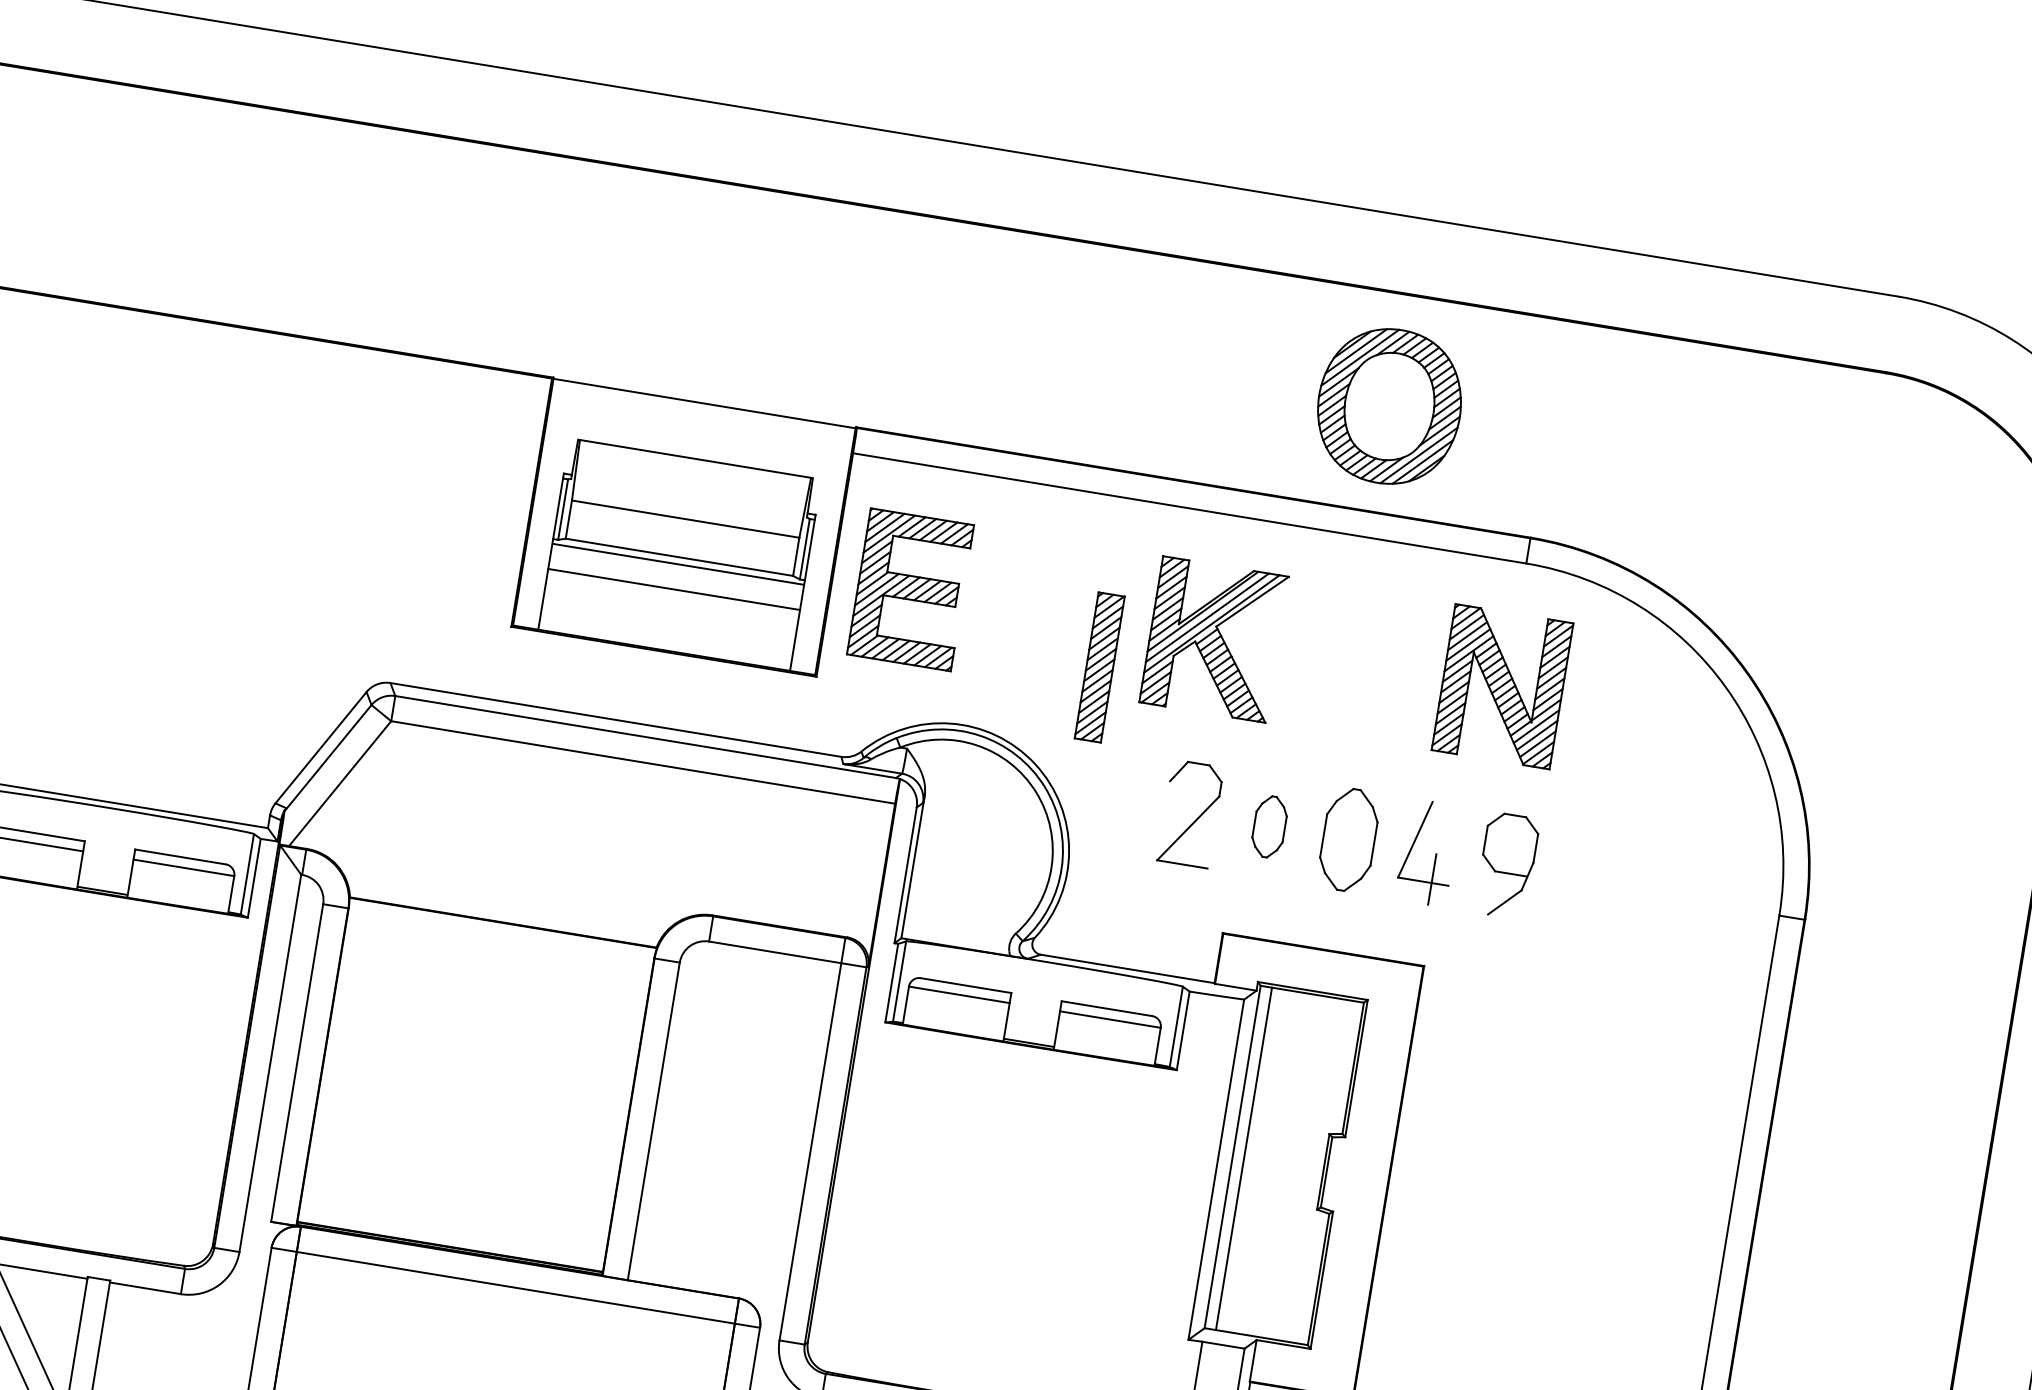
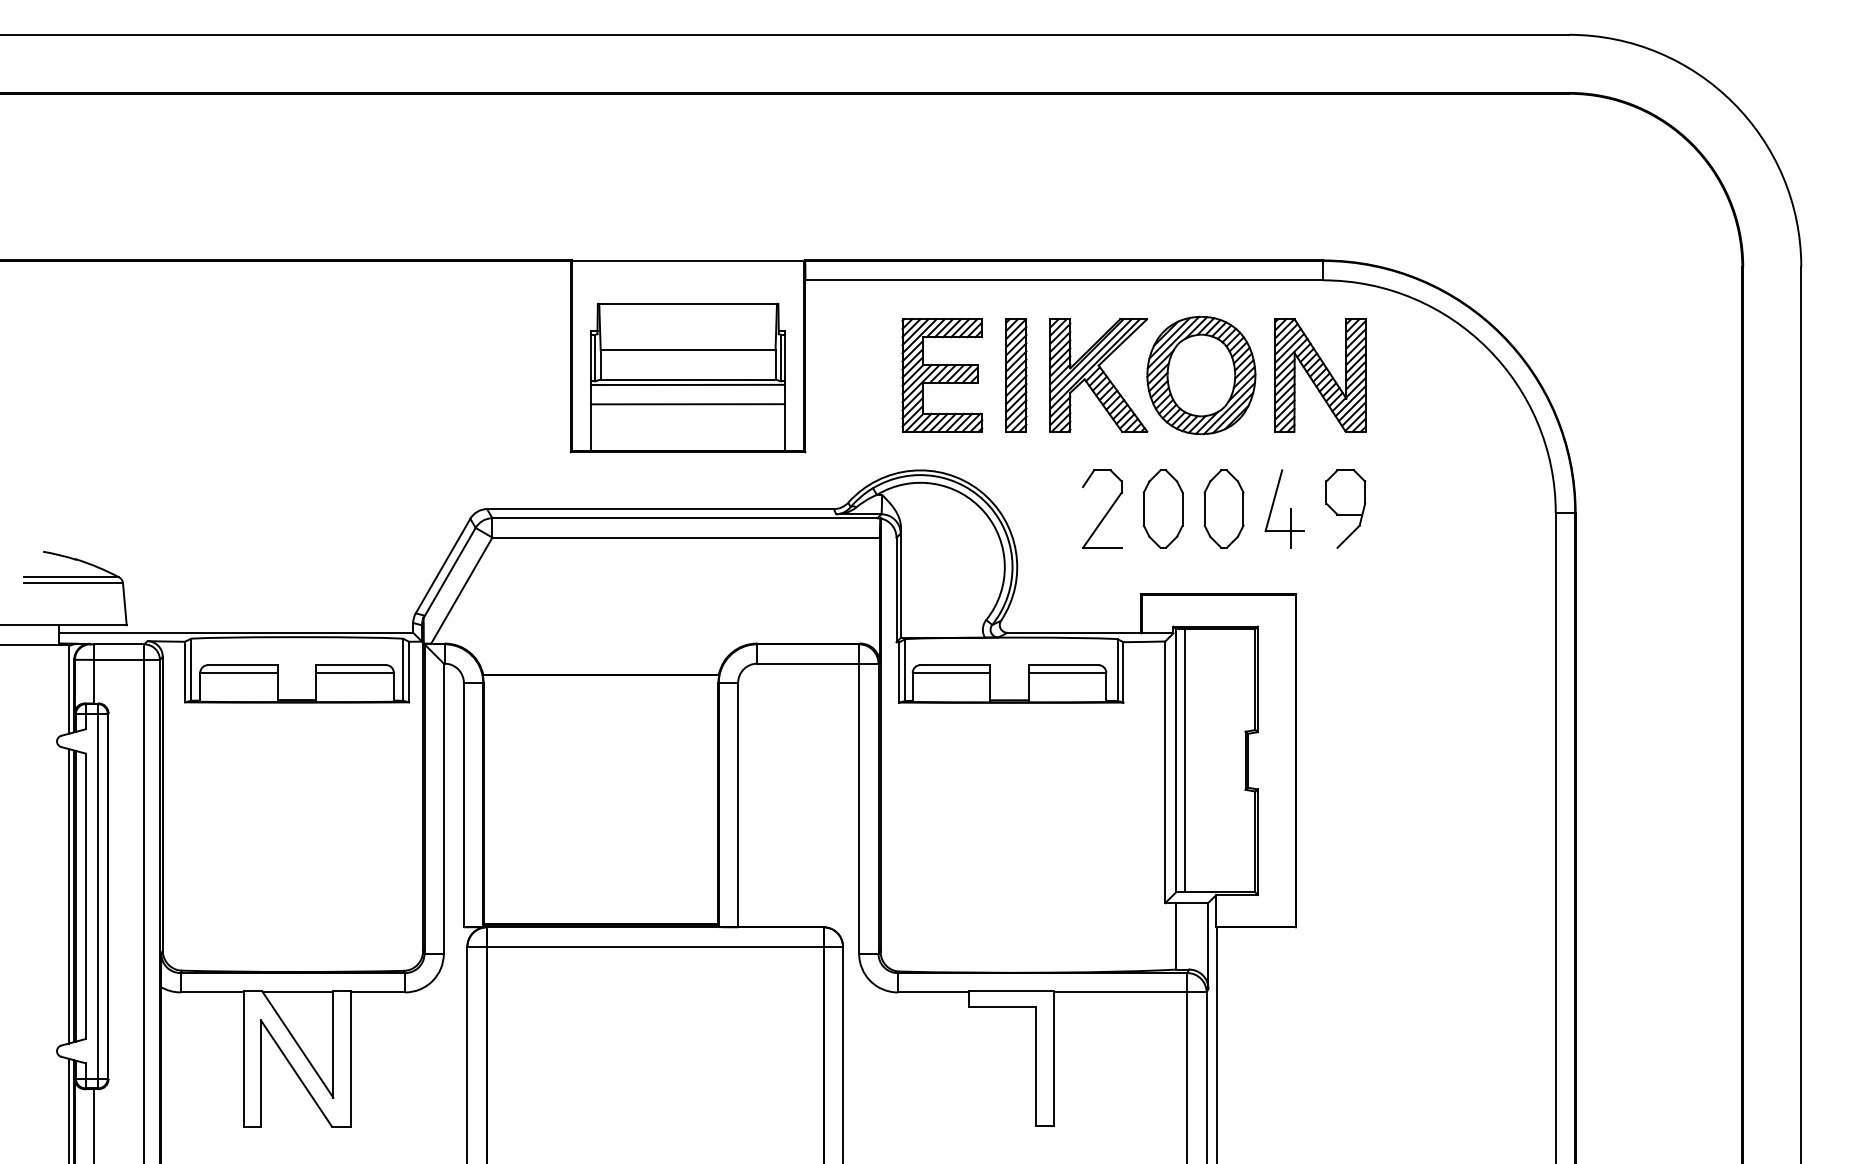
part: (1389, 406) -> (1201, 375), moved
part: (910, 589) -> (942, 375), moved
part: (1099, 667) -> (1016, 375), moved
part: (1268, 826) -> (1162, 508), size x1.67

